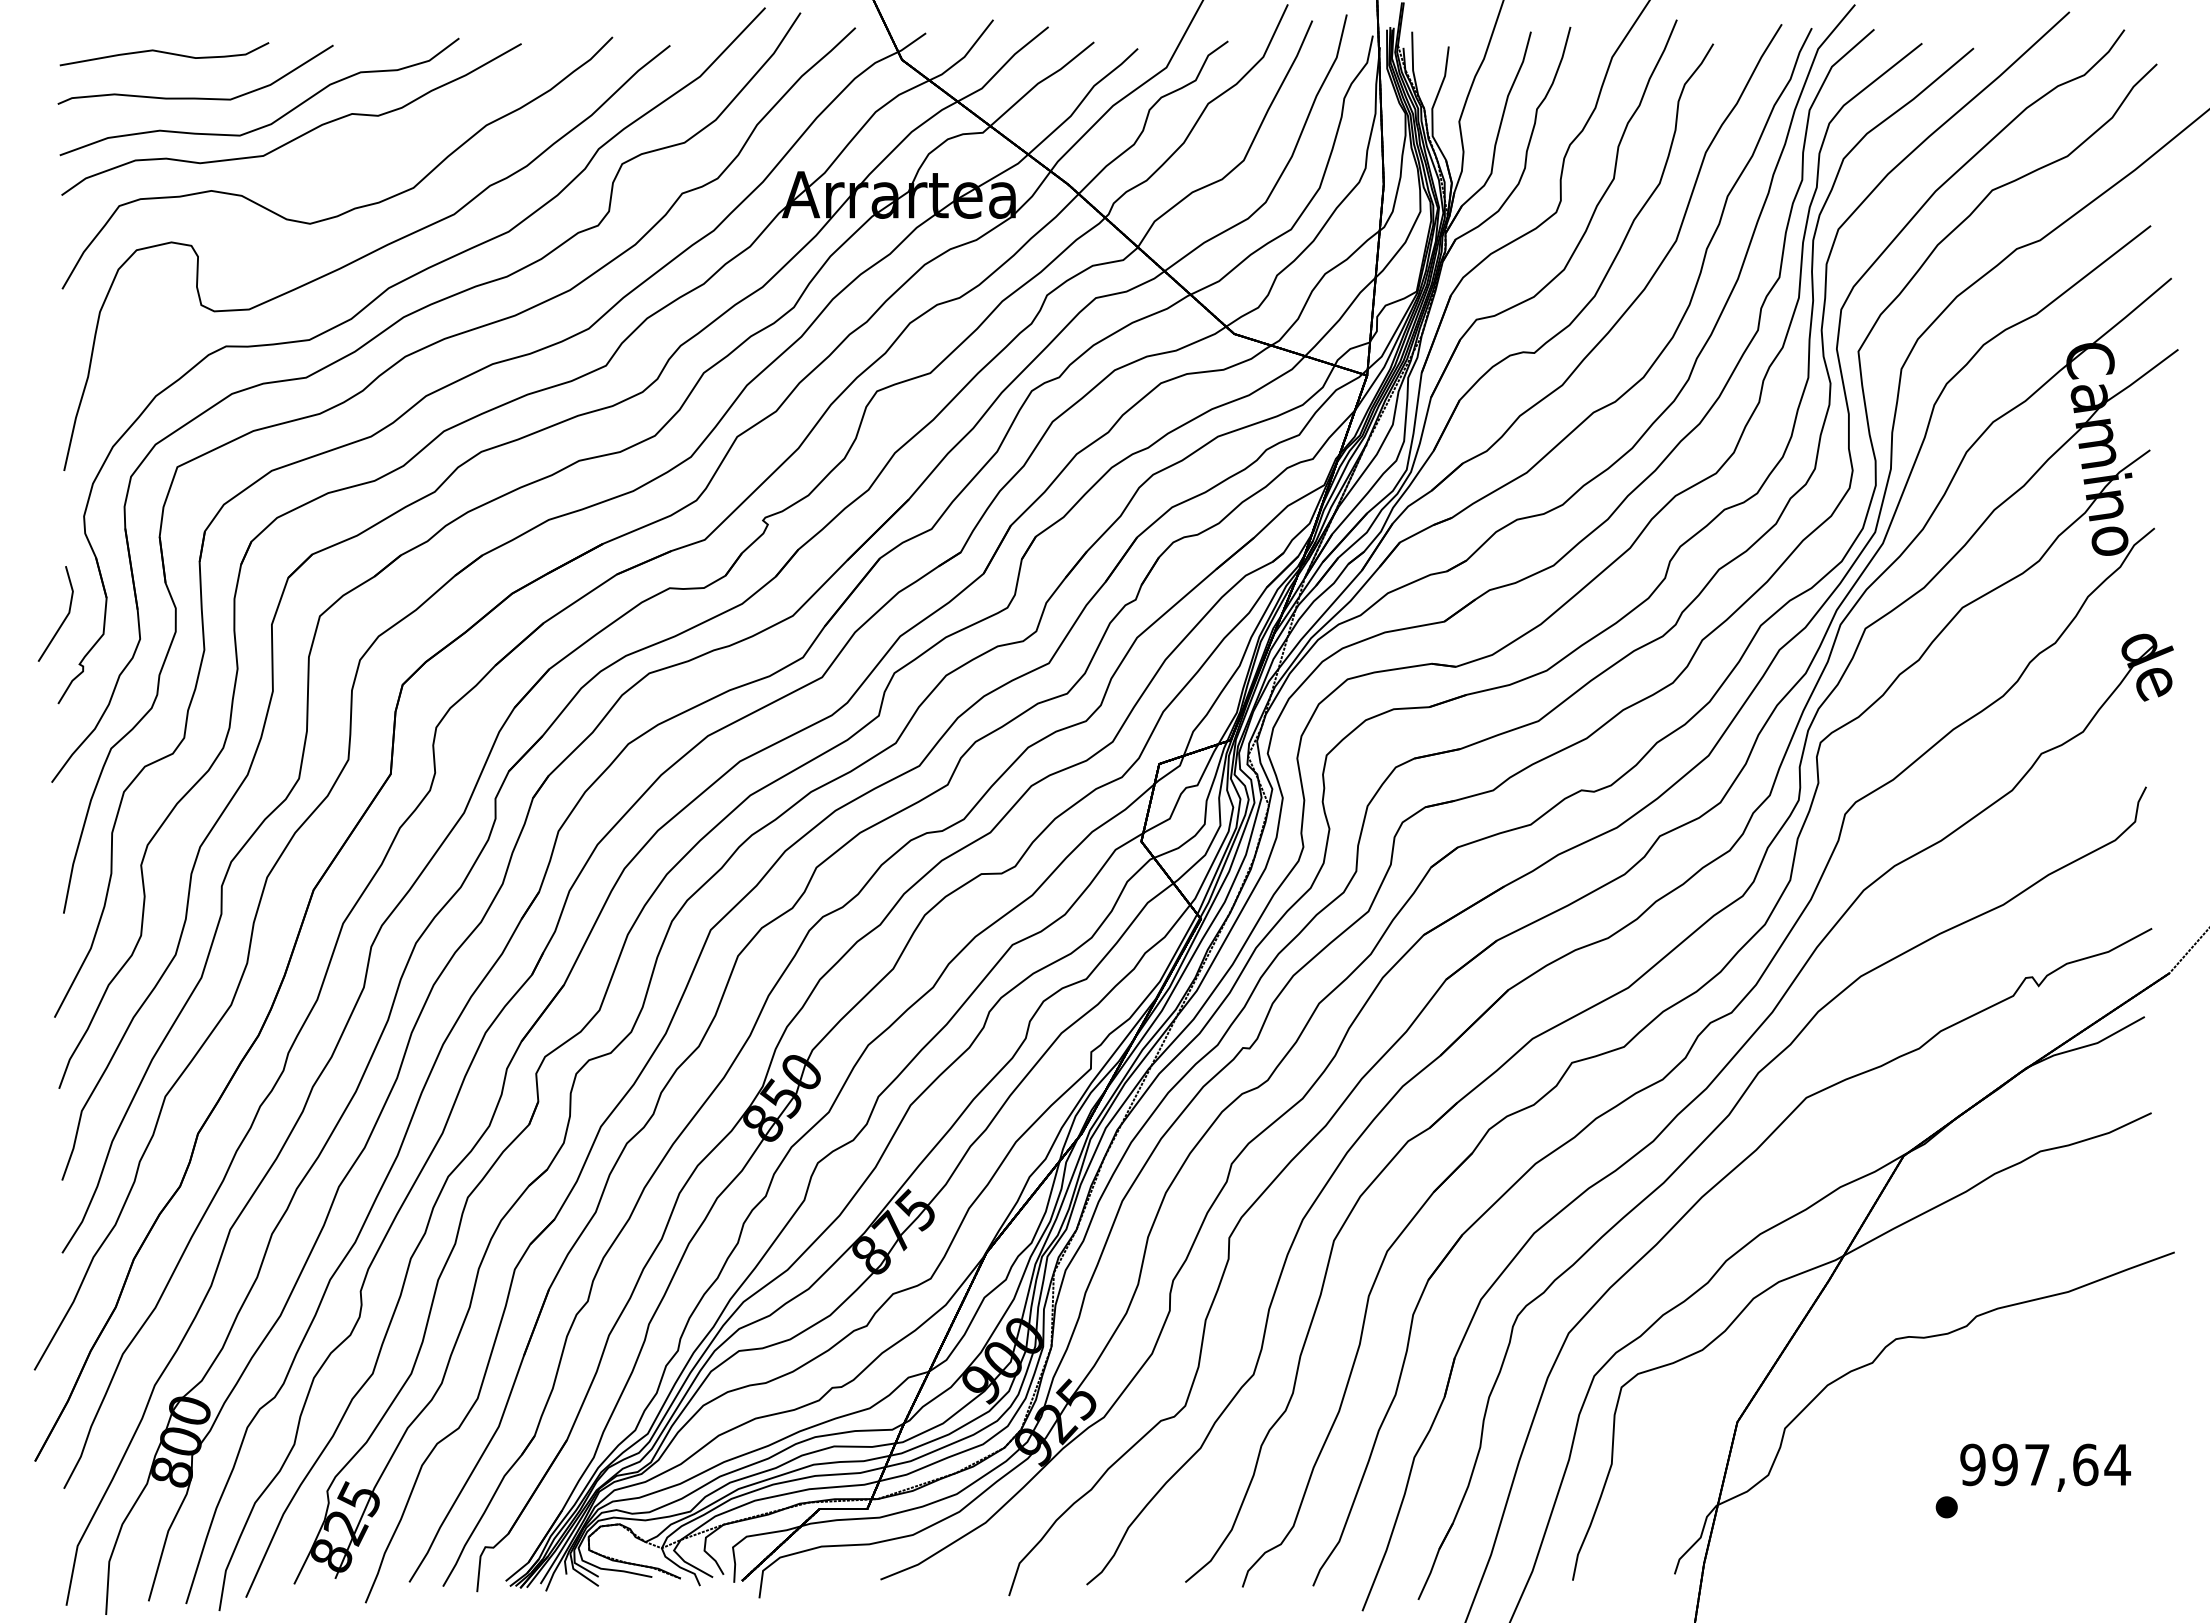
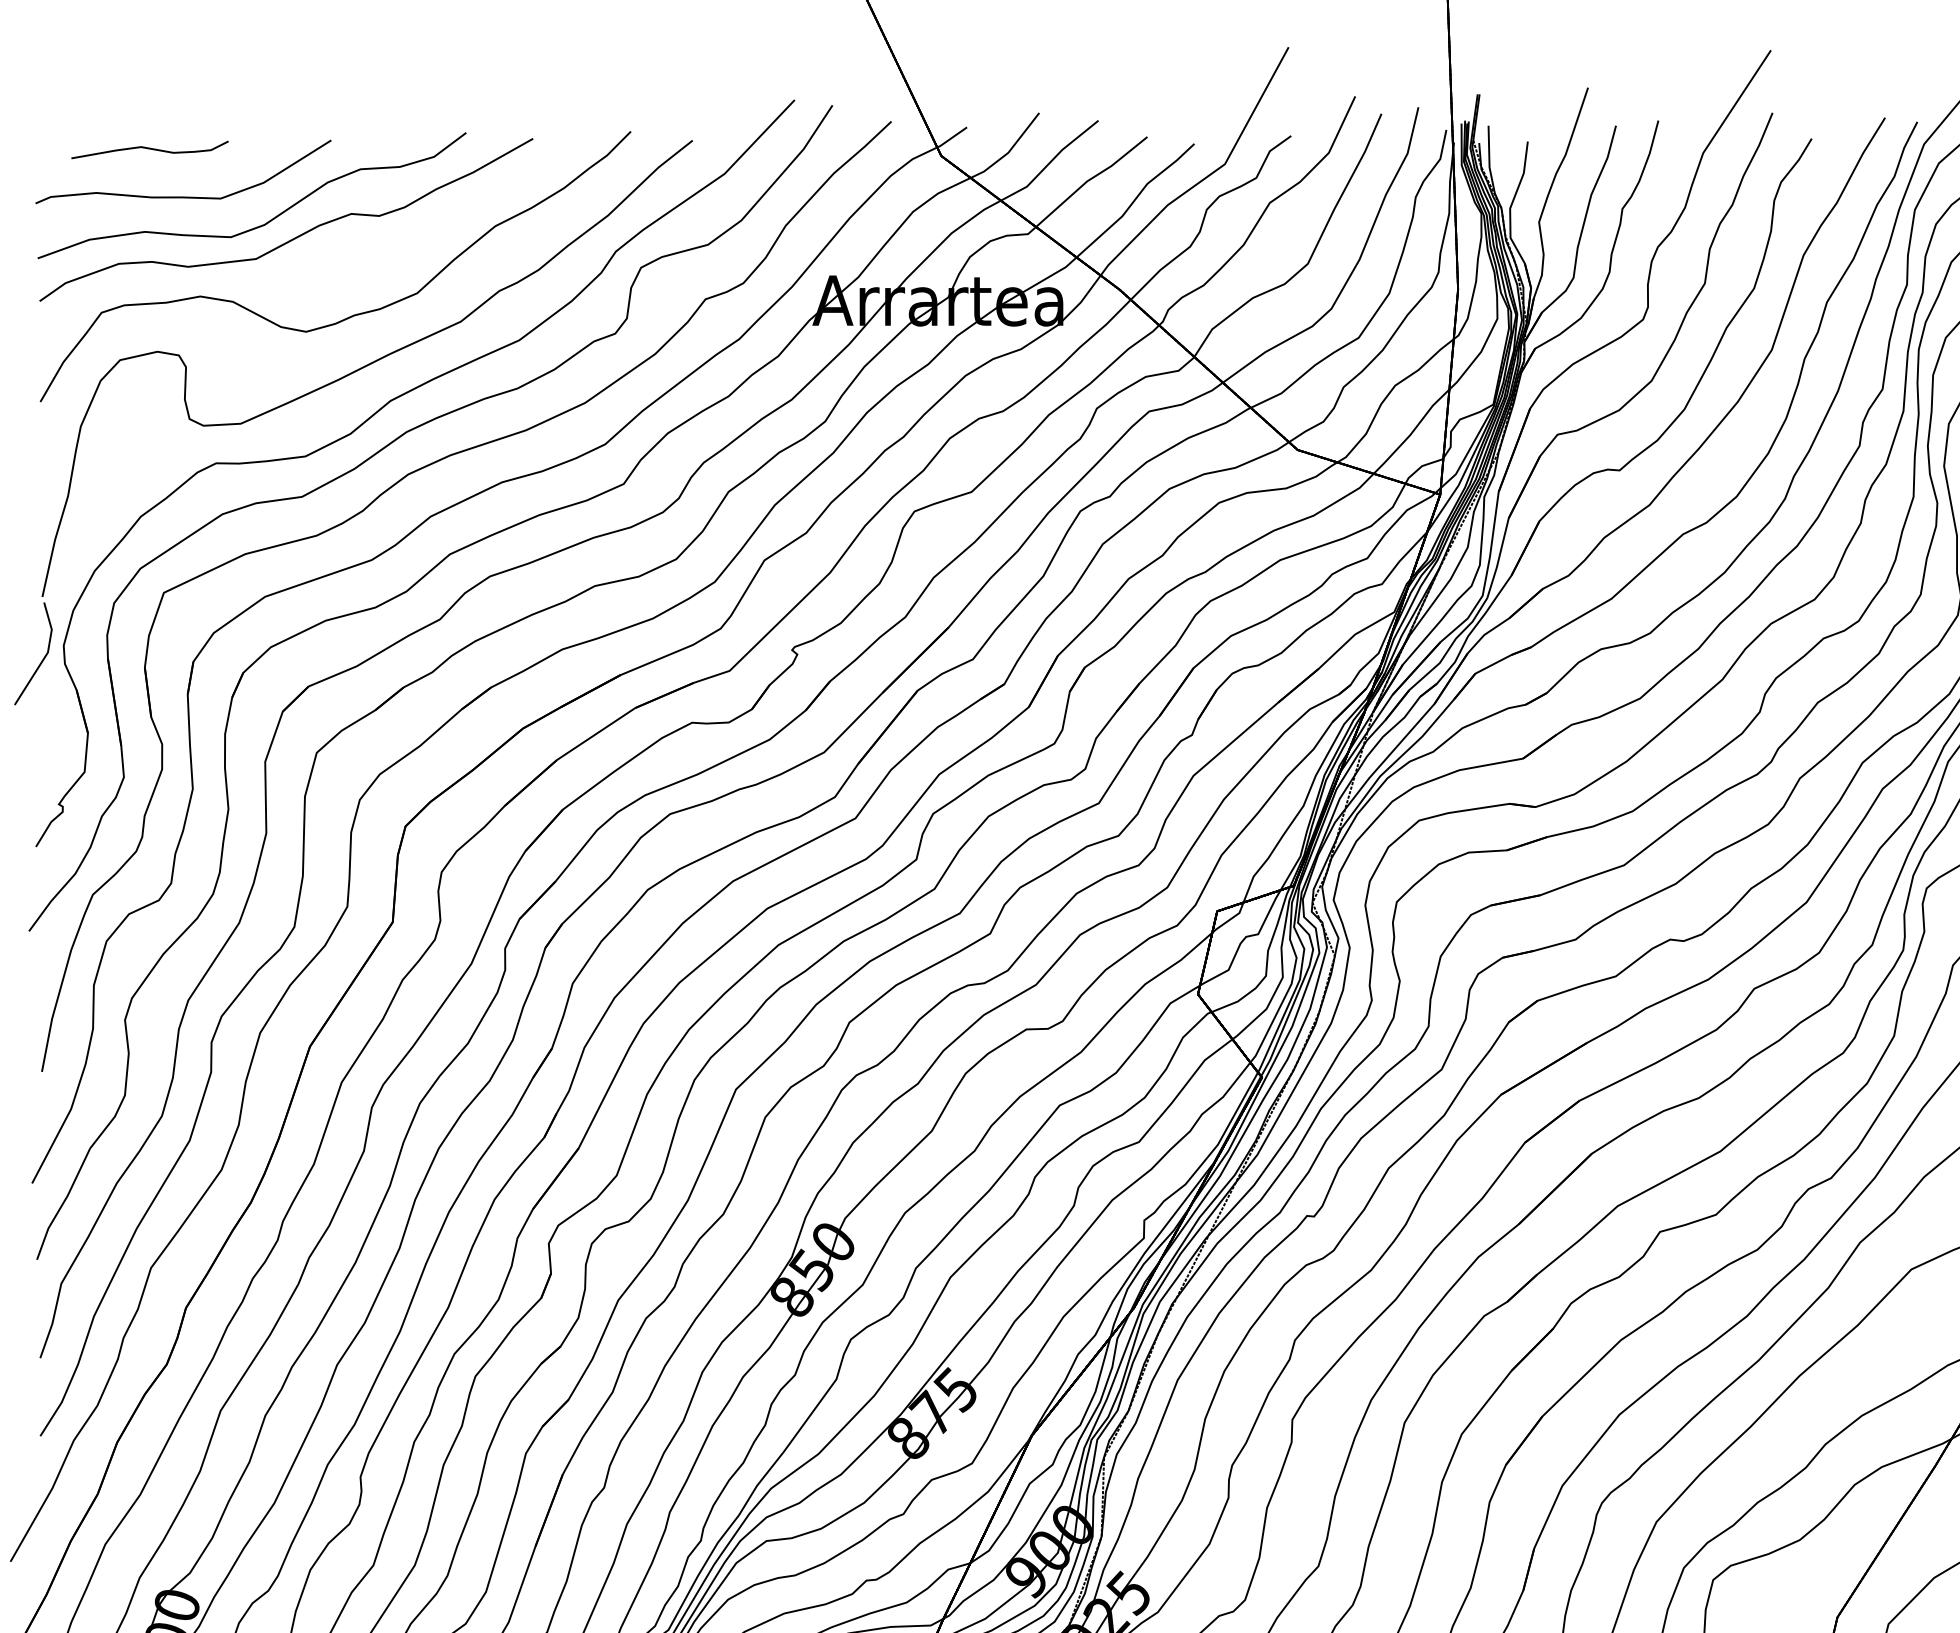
part: (164, 54) -> (150, 150), size x0.7
part: (64, 618) -> (42, 658), moved

